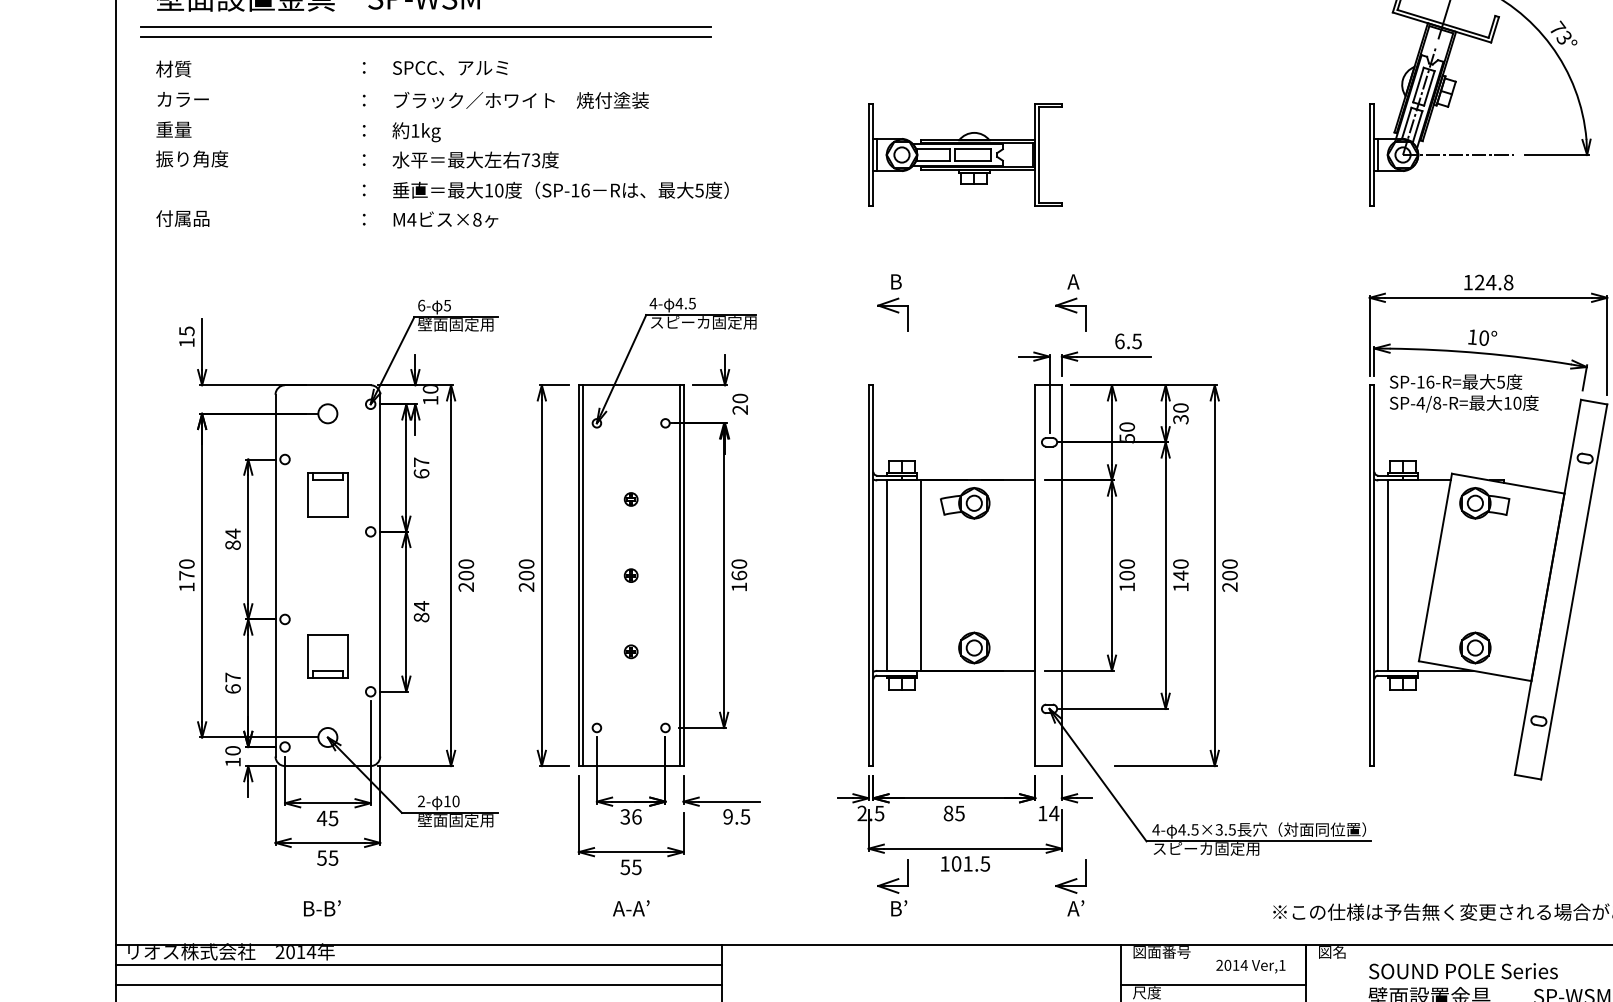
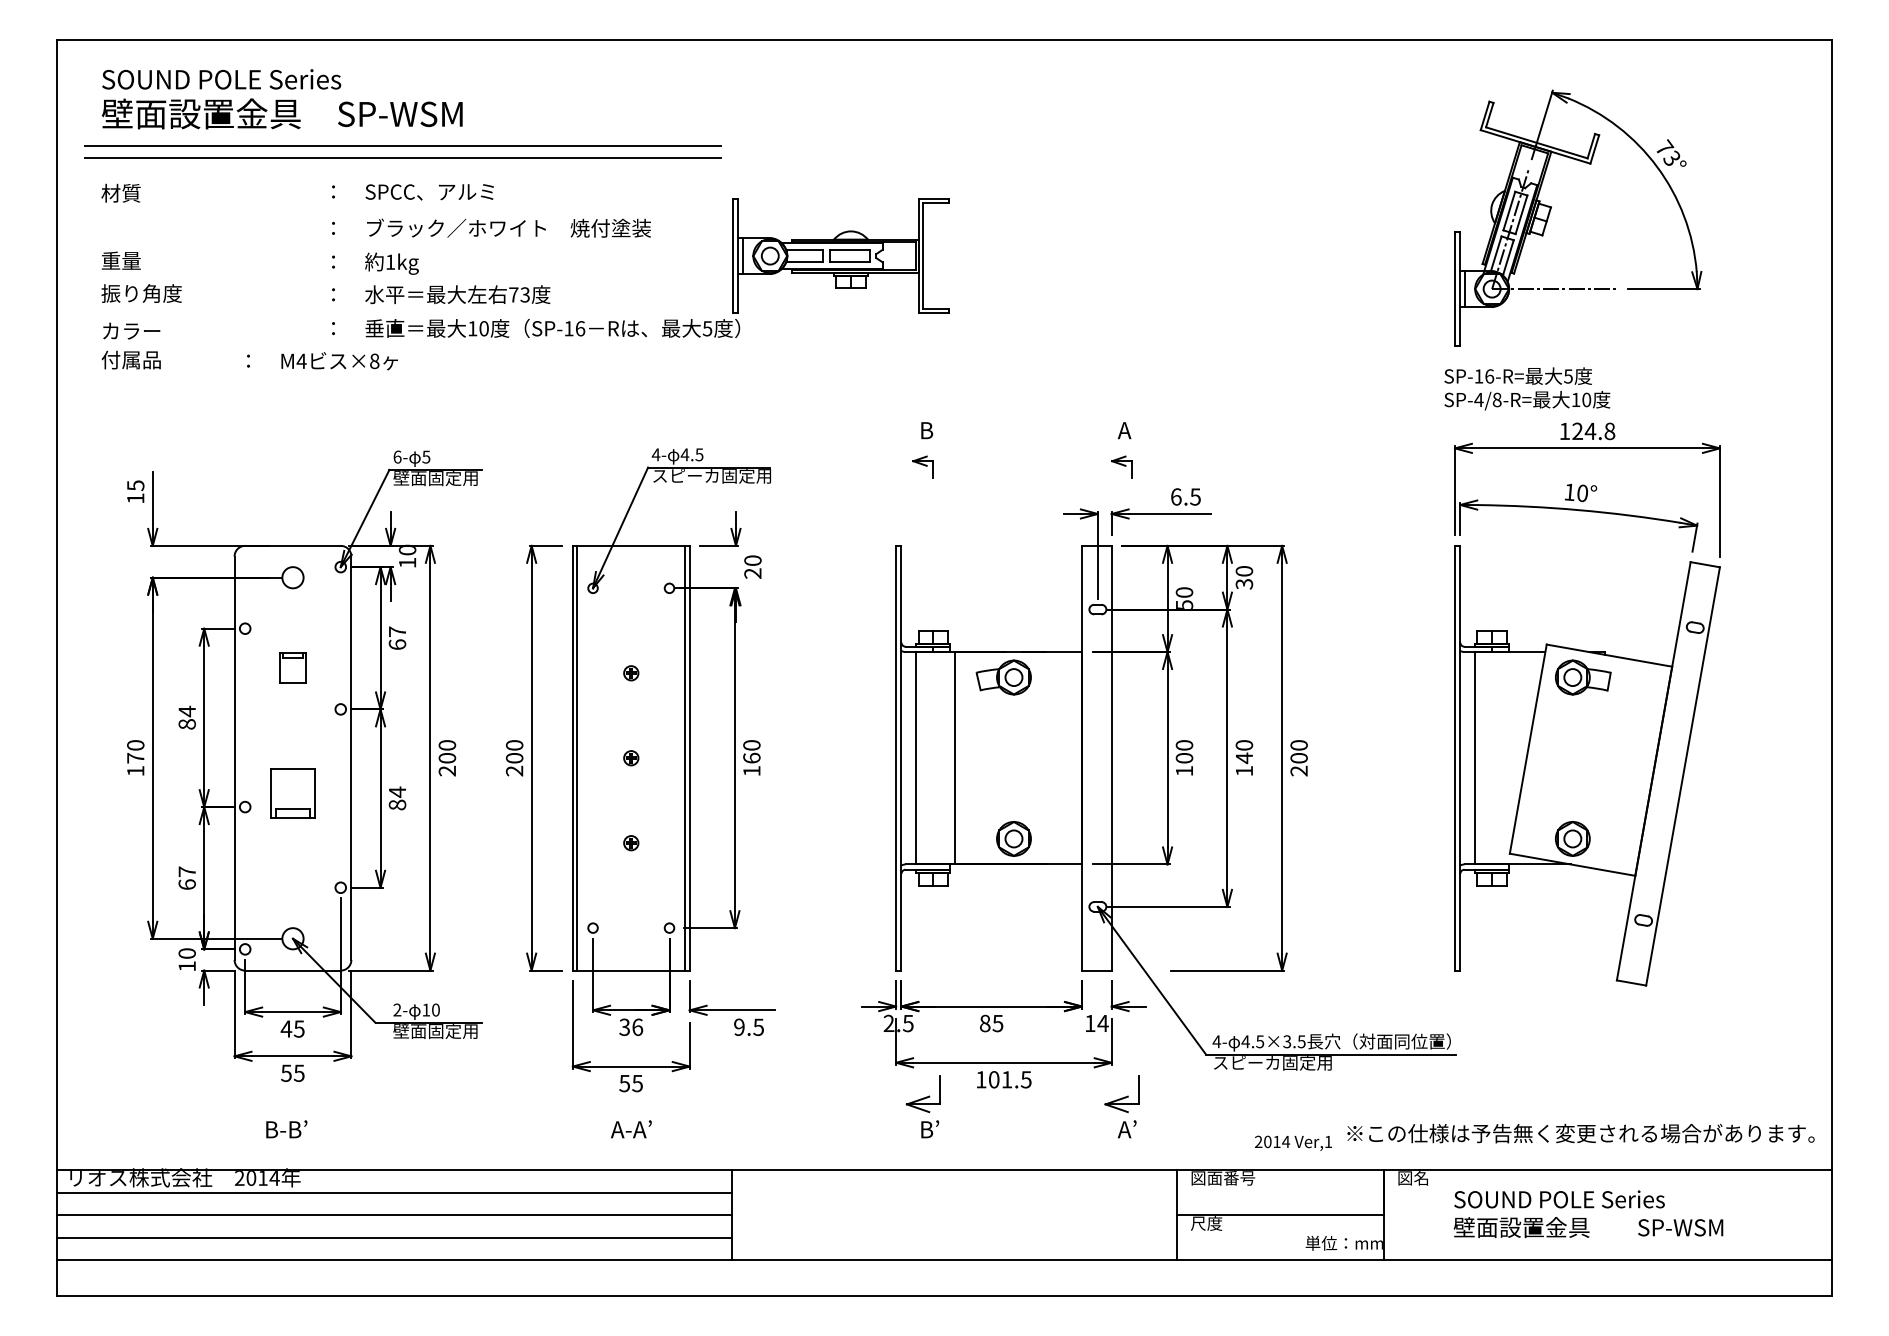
text: (183, 98) -> (131, 330), moved
part: (964, 154) -> (840, 255), moved
text: (430, 219) -> (322, 361), moved
part: (892, 314) -> (922, 467), size x0.6
part: (1070, 314) -> (1121, 467), size x0.6
text: (1464, 392) -> (1527, 388), moved
part: (327, 494) -> (292, 667), size x0.6
part: (327, 656) -> (292, 793), moved
text: (1250, 965) -> (1293, 1142), moved

